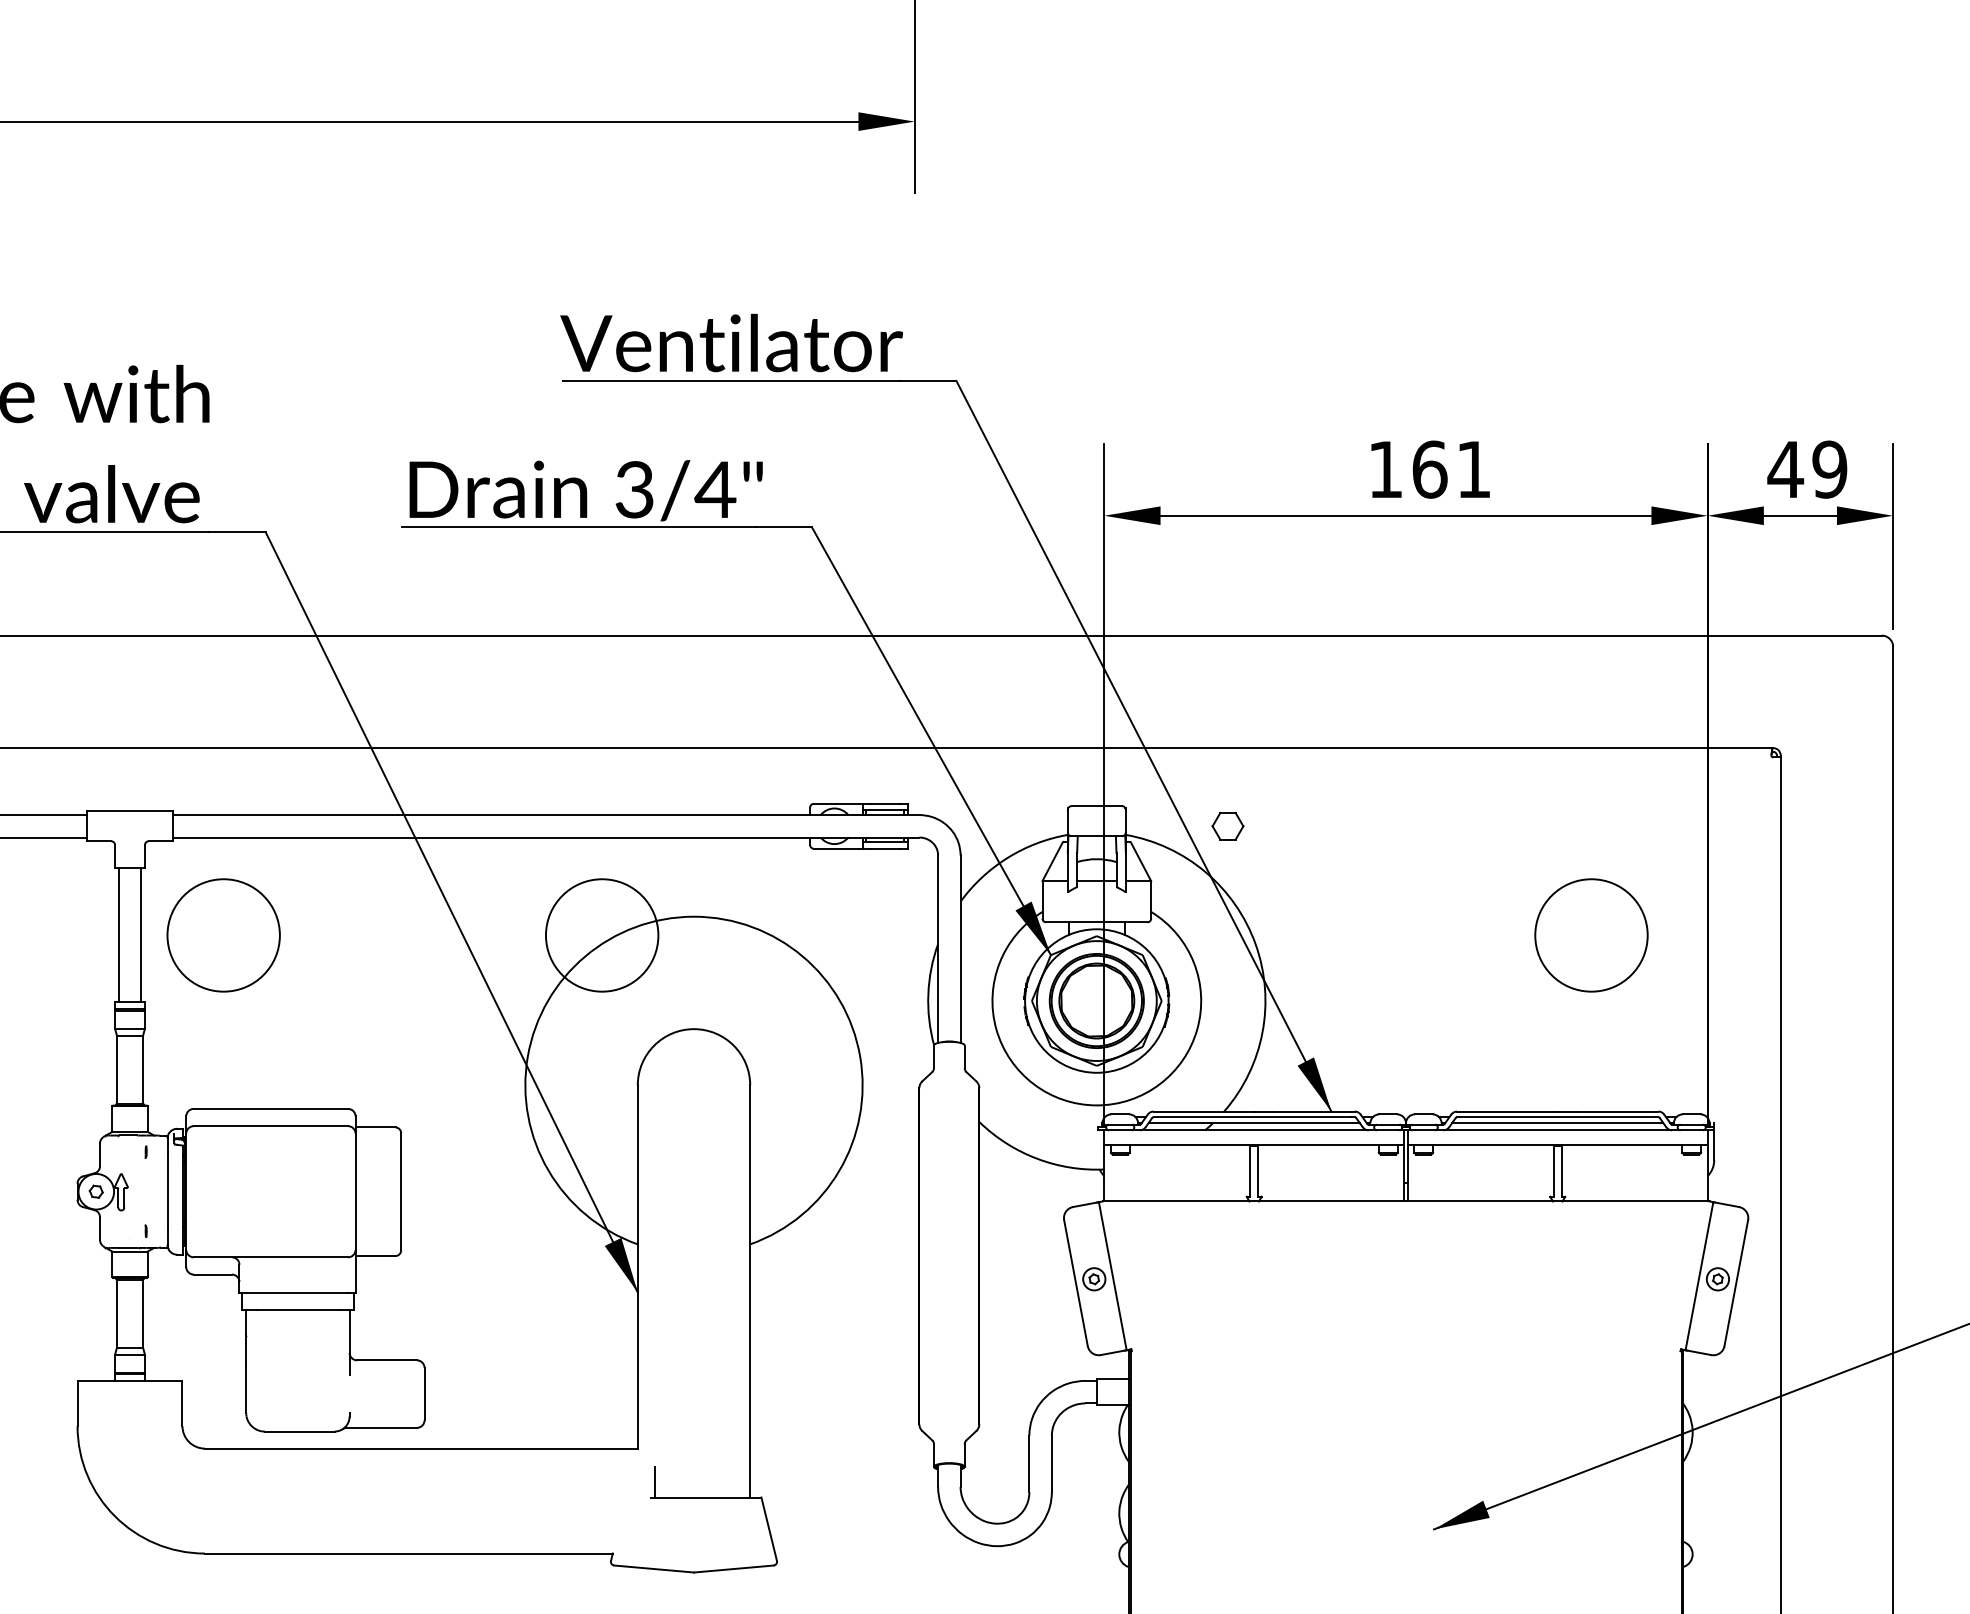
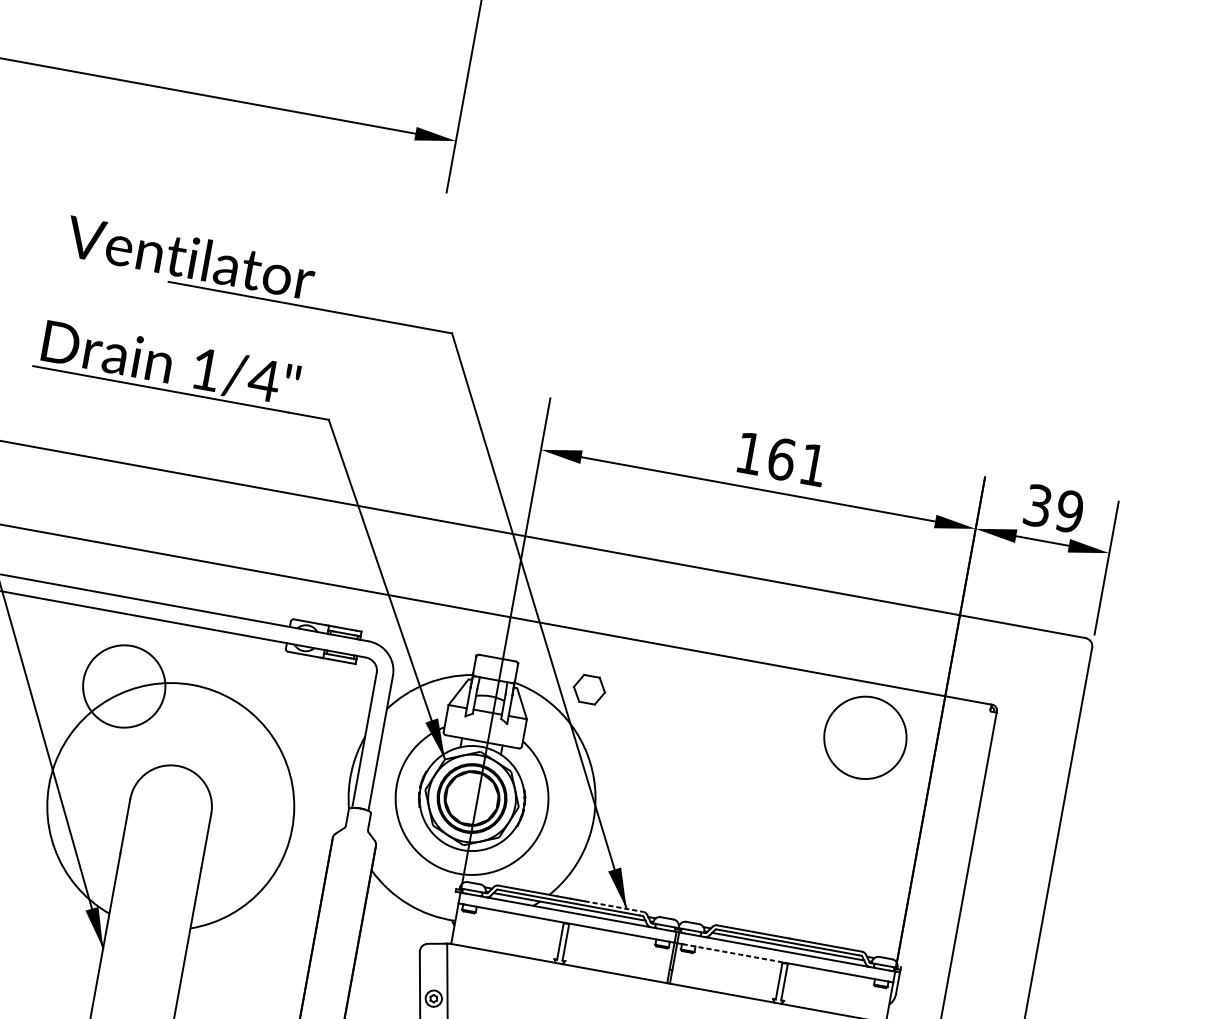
text: (731, 342) -> (190, 257), moved
text: (1785, 469) -> (1037, 505), 49 -> 39
text: (634, 489) -> (205, 369), 3/4" -> 1/4"
part: (1227, 826) -> (589, 689), size x1.4
circle: (1591, 935) -> (865, 737), moved
line: (1314, 1111) -> (614, 906), solid -> dashed
line: (1487, 1145) -> (734, 953), solid -> dashed

